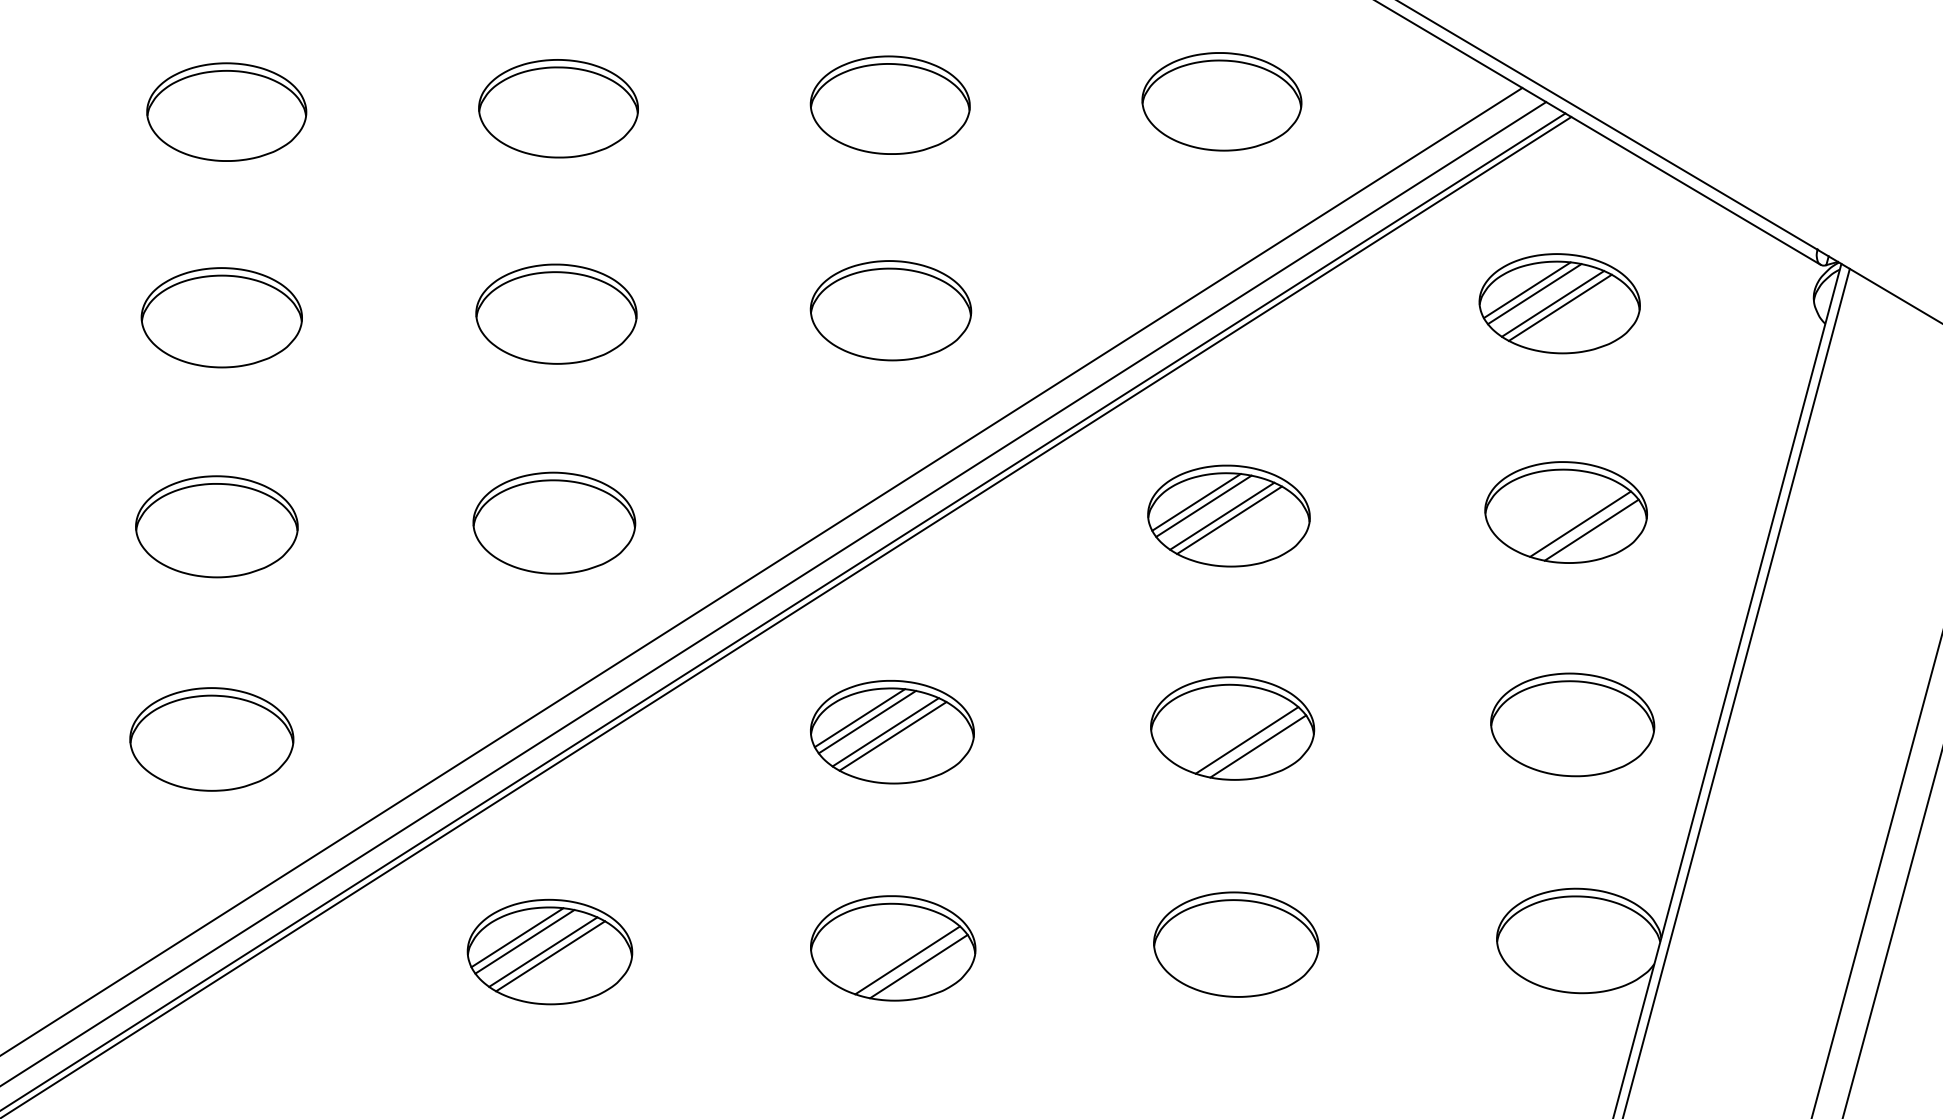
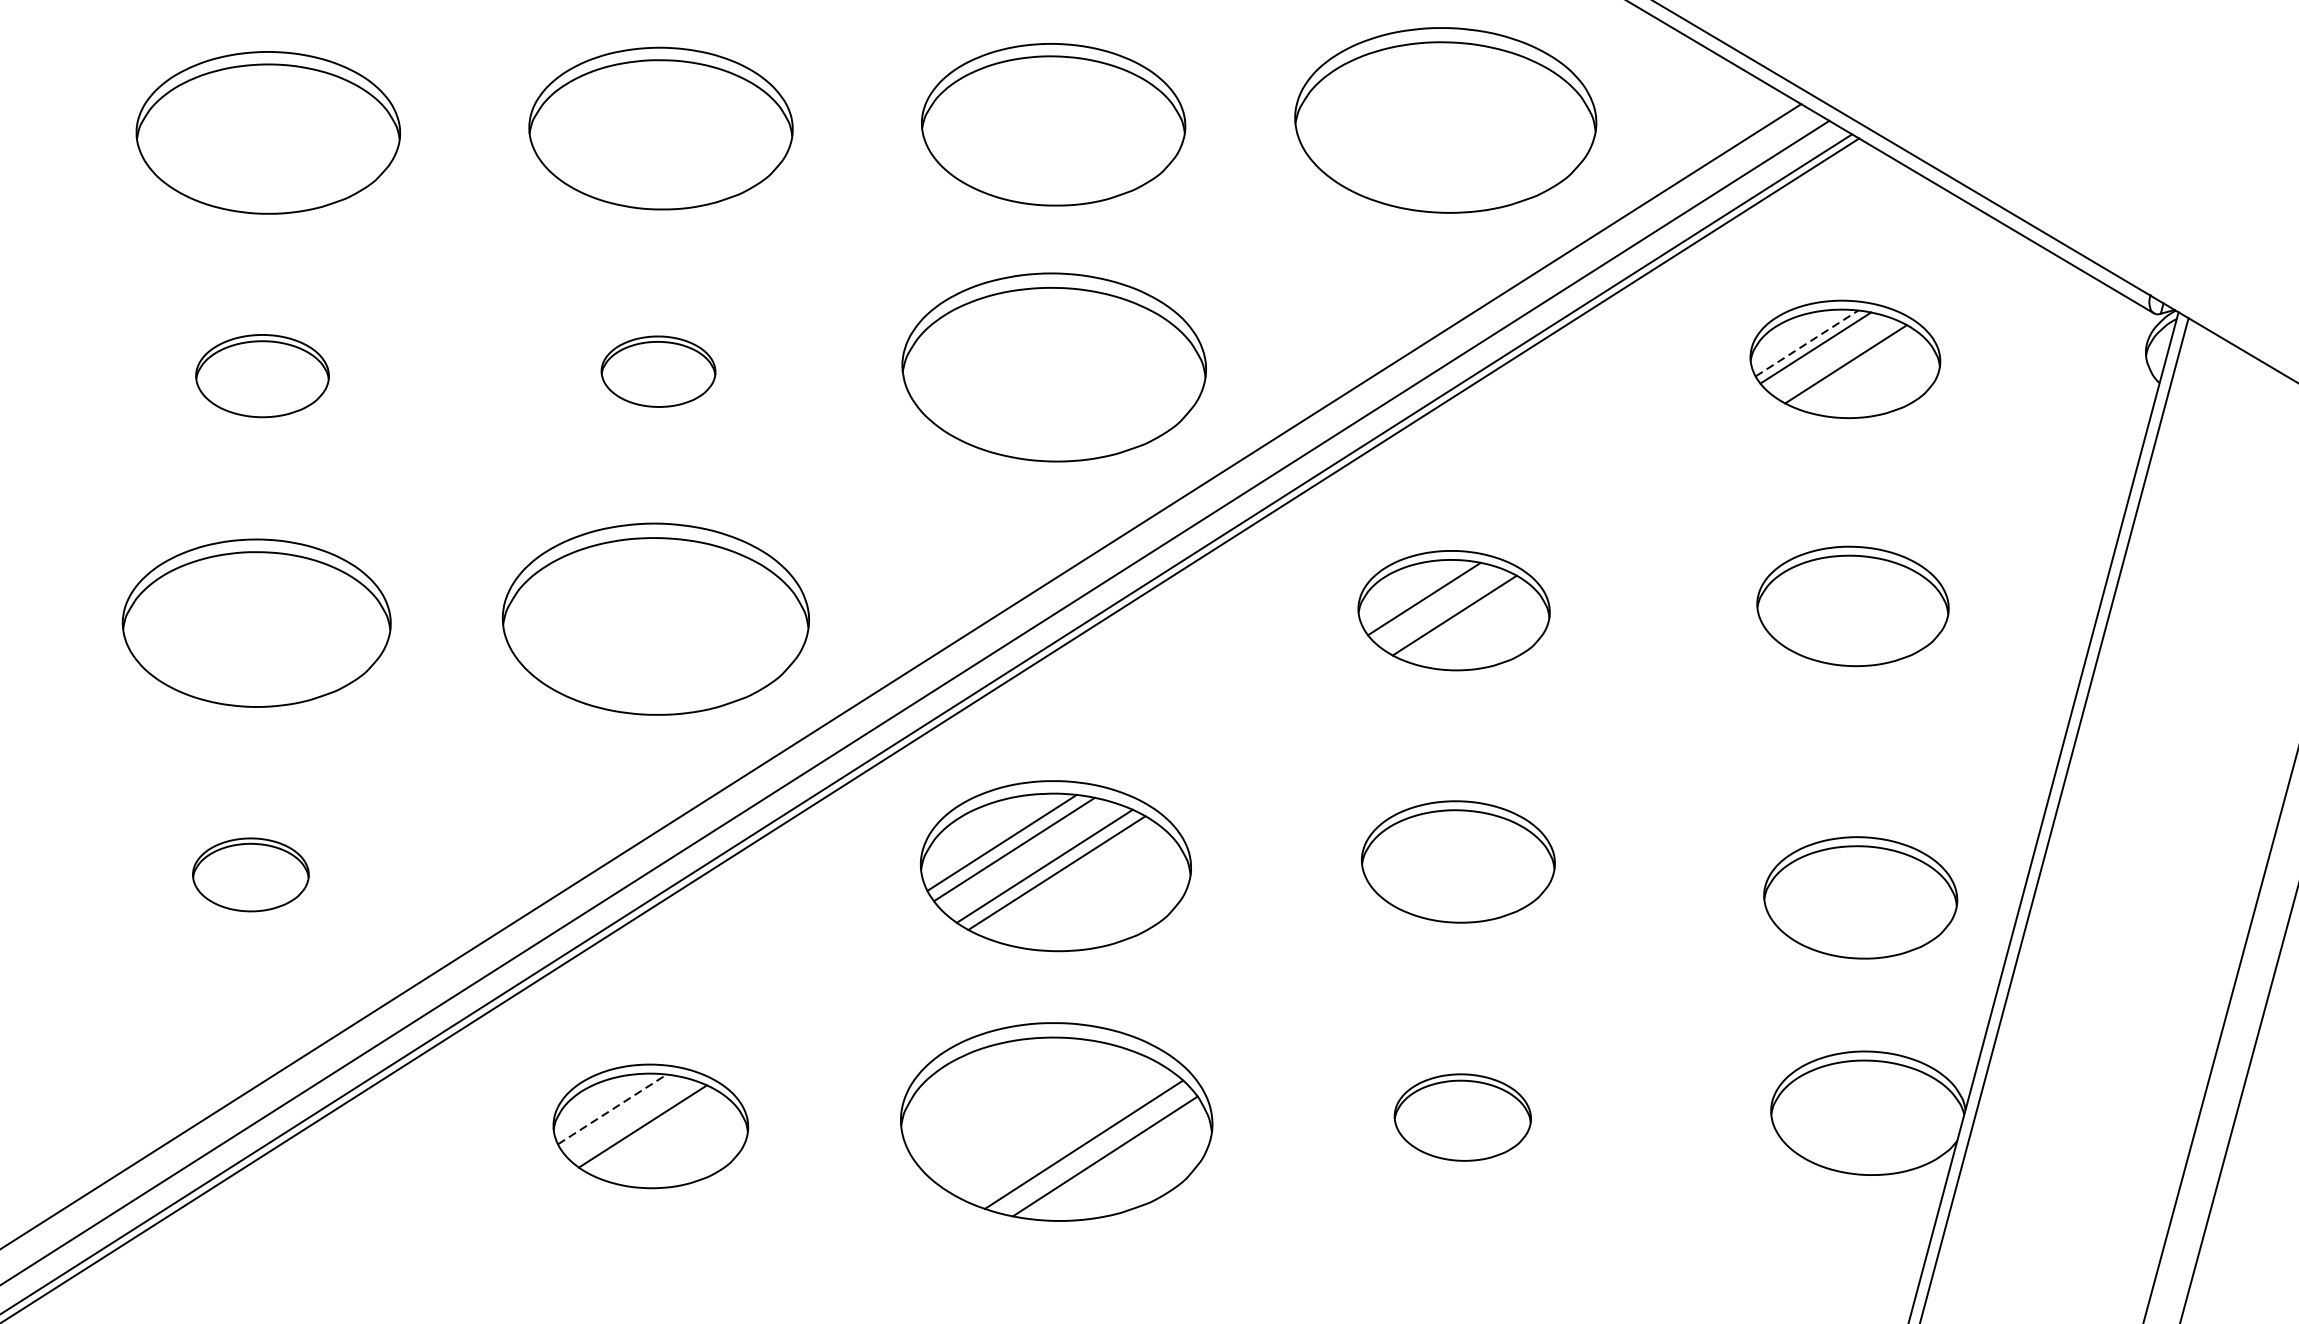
part: (1221, 101) -> (1445, 120), size x1.6
part: (889, 104) -> (1052, 123), size x1.4
part: (558, 108) -> (660, 128), size x1.4
part: (226, 111) -> (268, 132), size x1.4
line: (1527, 290) -> (1807, 343), solid -> dashed
line: (1552, 303) -> (1836, 359), removed
part: (890, 310) -> (1053, 367), size x1.6
part: (556, 313) -> (658, 370), size x0.6
part: (221, 317) -> (262, 375), size x0.7
line: (1196, 501) -> (1415, 593), removed
line: (1222, 515) -> (1446, 609), removed
part: (554, 522) -> (656, 618), size x1.6
line: (1580, 523) -> (1869, 619), removed
part: (216, 526) -> (256, 622), size x1.4
line: (1591, 529) -> (1882, 626), removed
part: (1572, 724) -> (1860, 897), moved
part: (892, 732) -> (1056, 866), size x1.4
part: (211, 739) -> (250, 874), size x0.6
line: (1246, 740) -> (1474, 876), removed
line: (1258, 746) -> (1489, 883), removed
line: (517, 937) -> (612, 1109), solid -> dashed
line: (524, 941) -> (620, 1113), removed
part: (1236, 944) -> (1462, 1117), size x0.7
part: (893, 948) -> (1057, 1122), size x1.6
line: (550, 956) -> (651, 1131), removed

